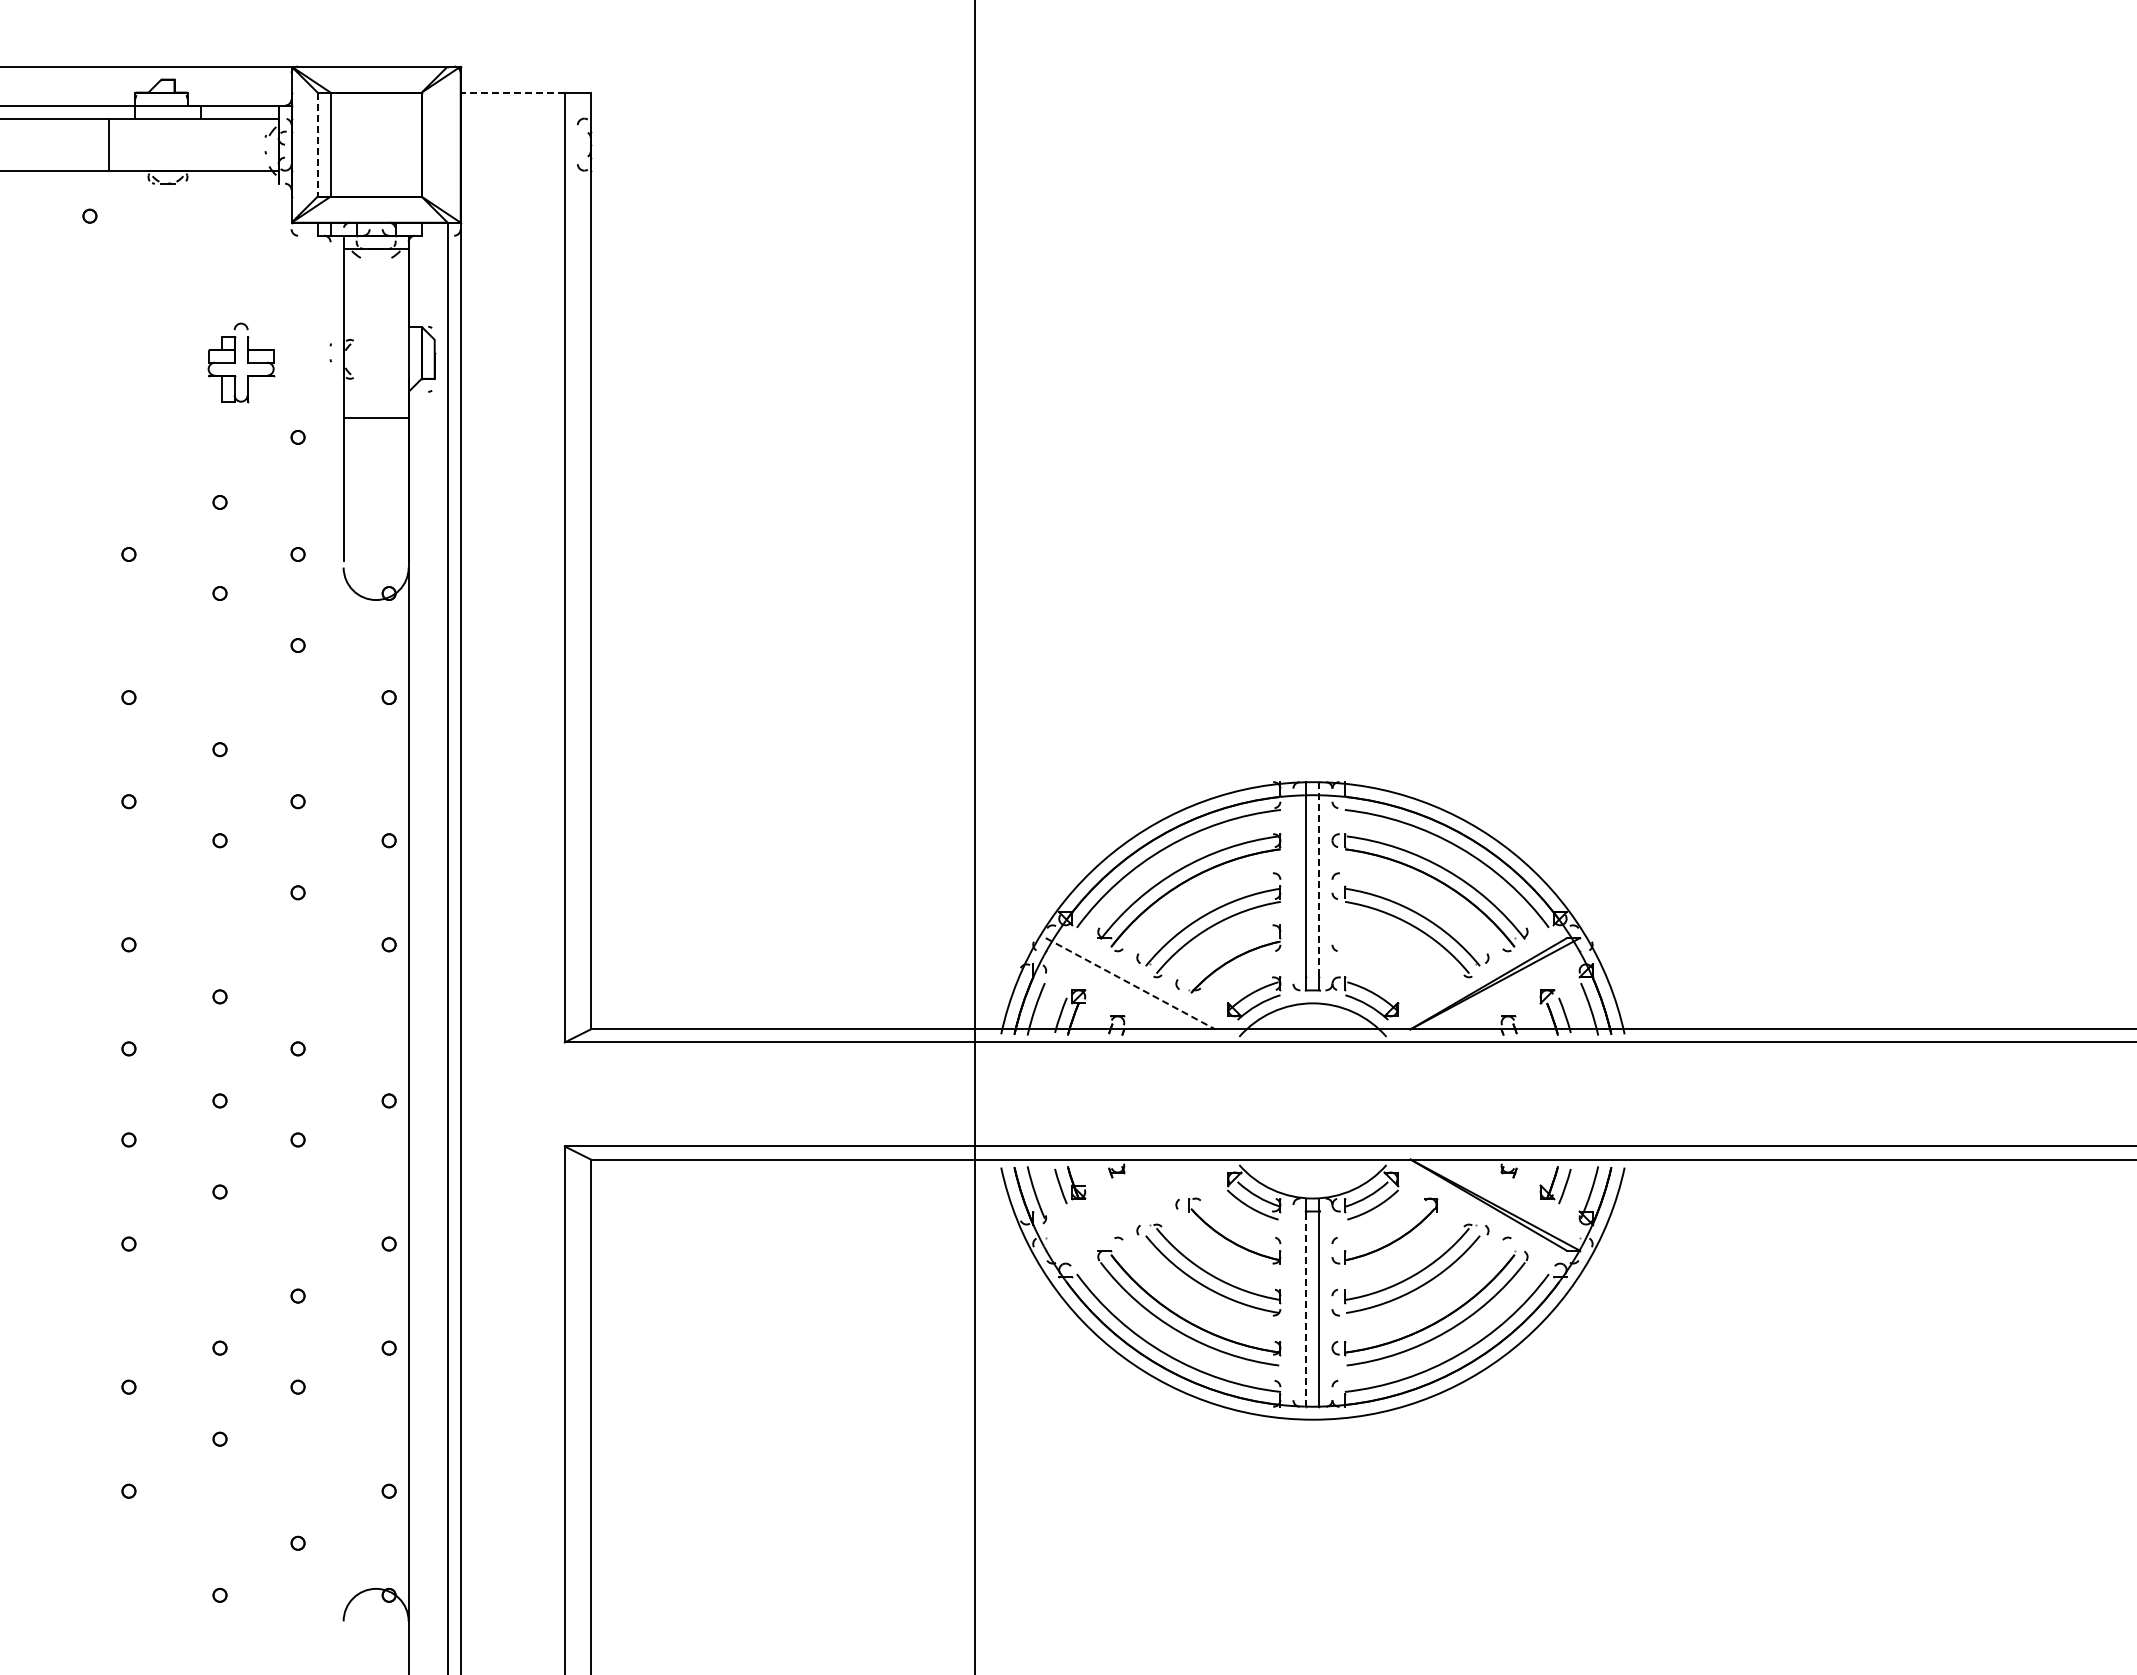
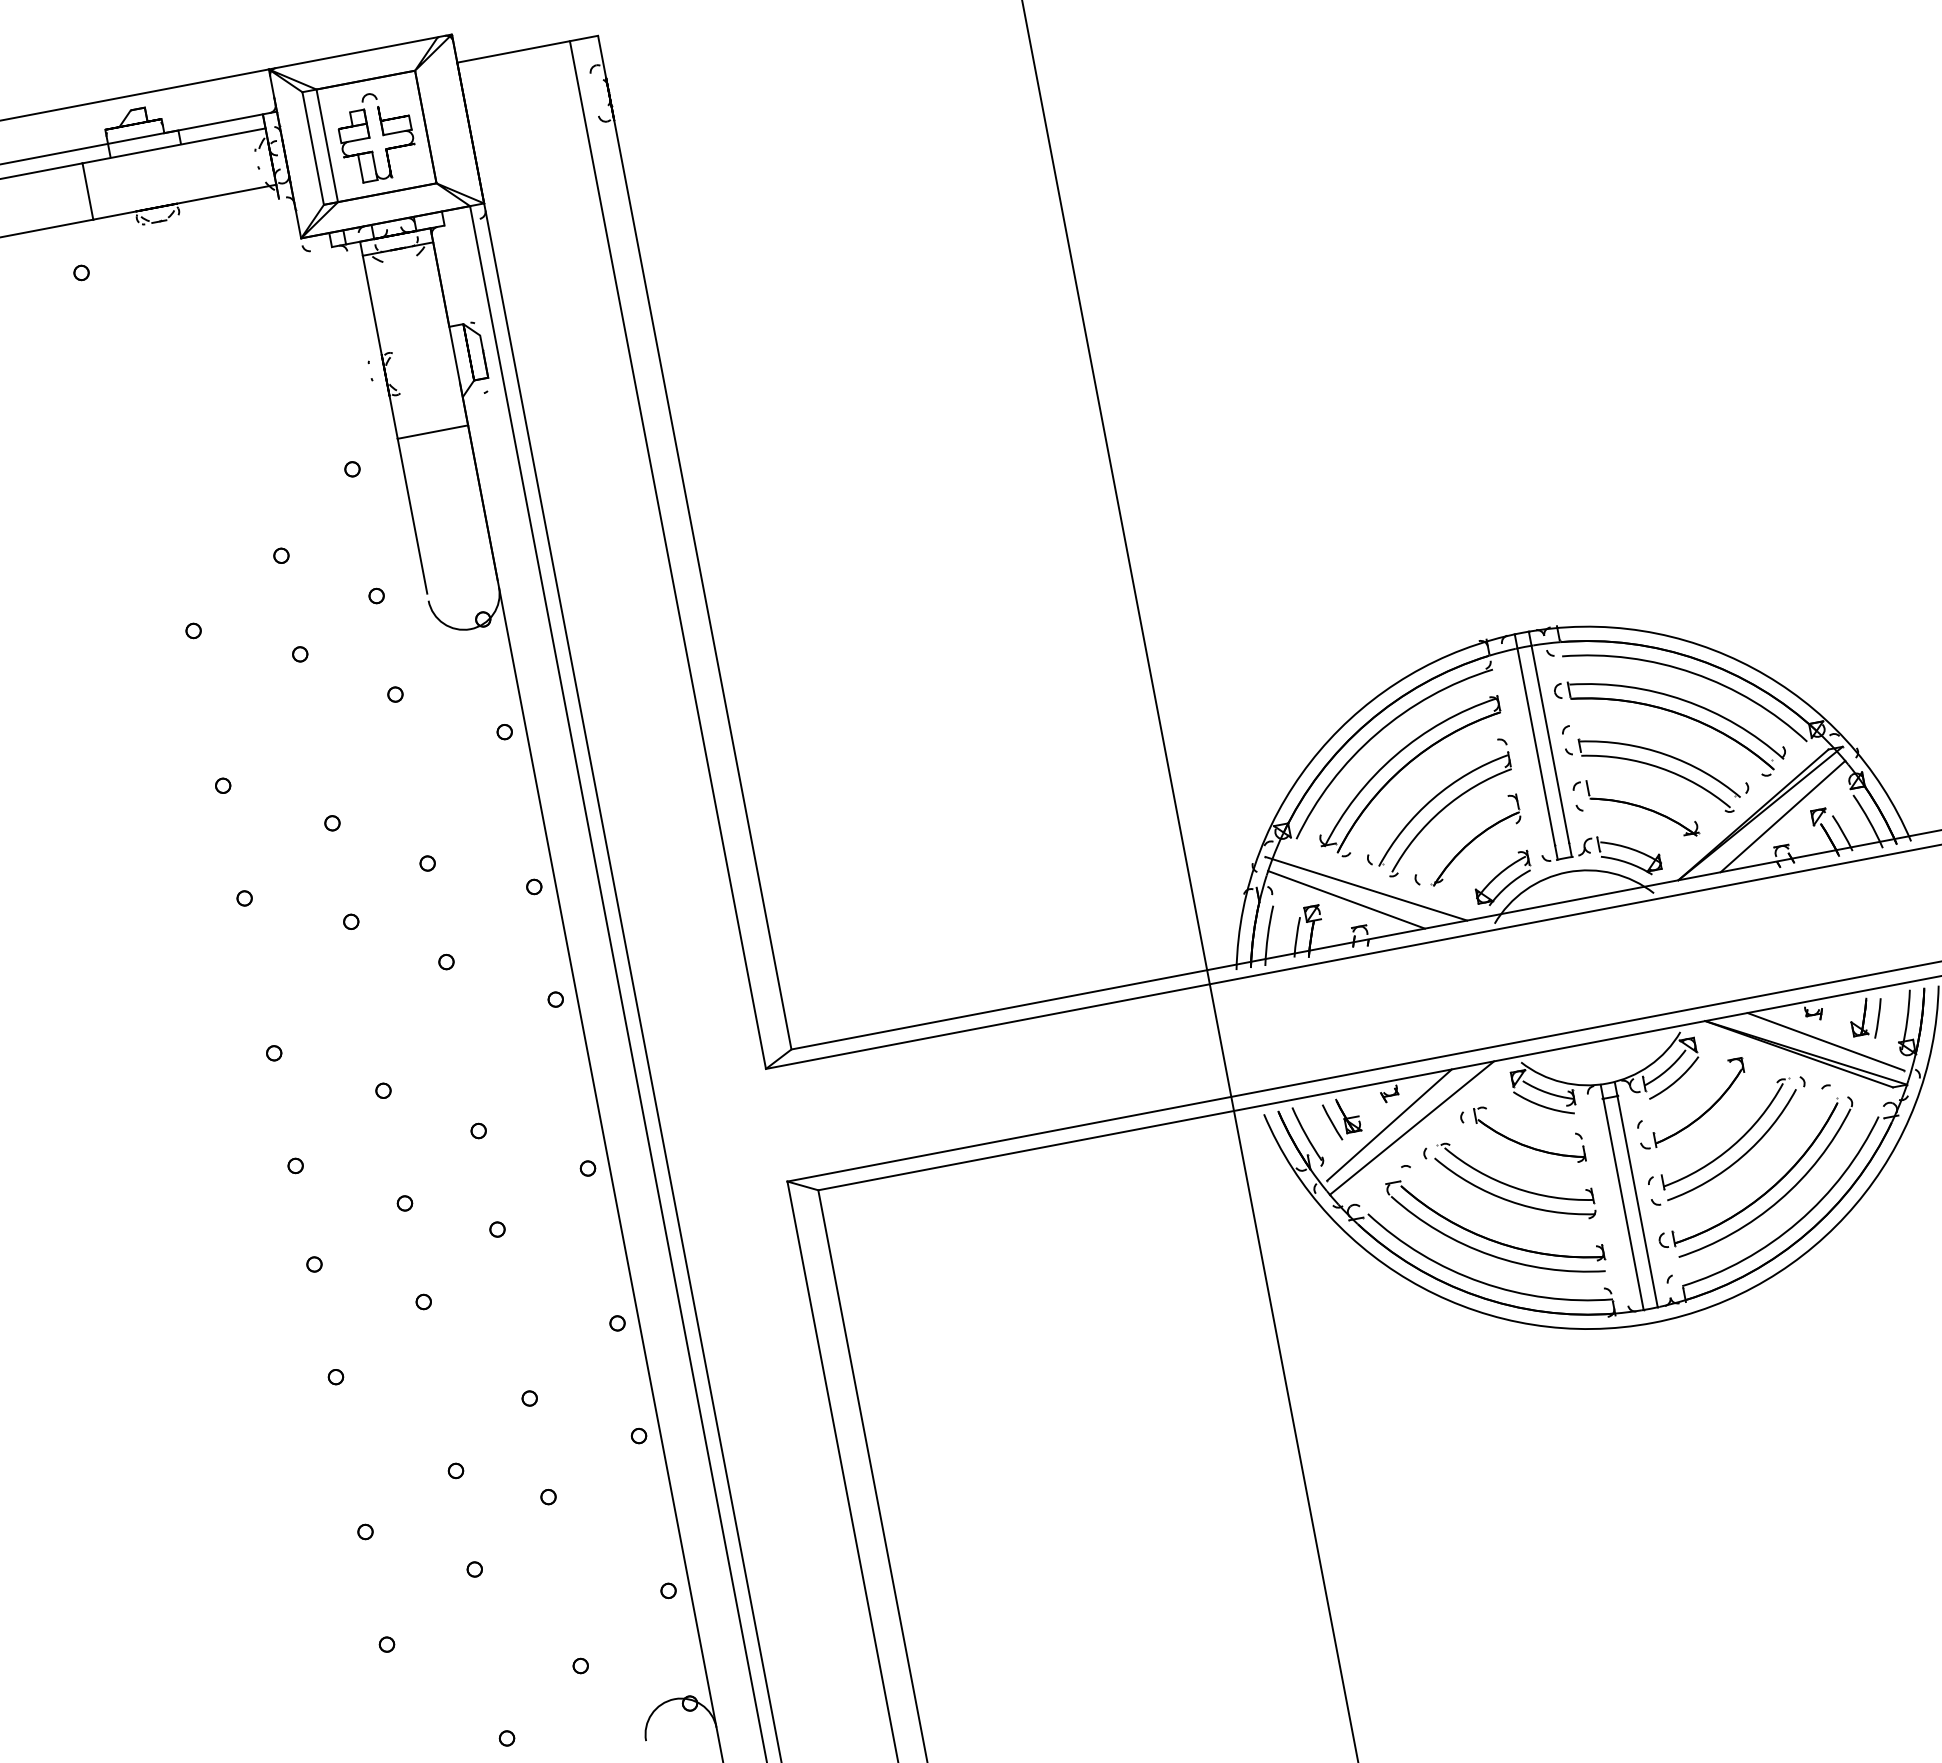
line: (512, 92) -> (513, 51), dashed -> solid
line: (317, 145) -> (313, 149), dashed -> solid
part: (241, 362) -> (376, 136), moved
line: (1319, 879) -> (1548, 736), dashed -> solid
part: (1384, 958) -> (1635, 808), added
line: (1131, 984) -> (1367, 889), dashed -> solid
line: (1111, 990) -> (1346, 899), added
line: (1514, 990) -> (1782, 816), added
line: (1111, 1198) -> (1389, 1125), added
line: (1514, 1198) -> (1825, 1041), added
line: (1130, 1204) -> (1411, 1127), added
line: (1306, 1309) -> (1623, 1204), dashed -> solid

